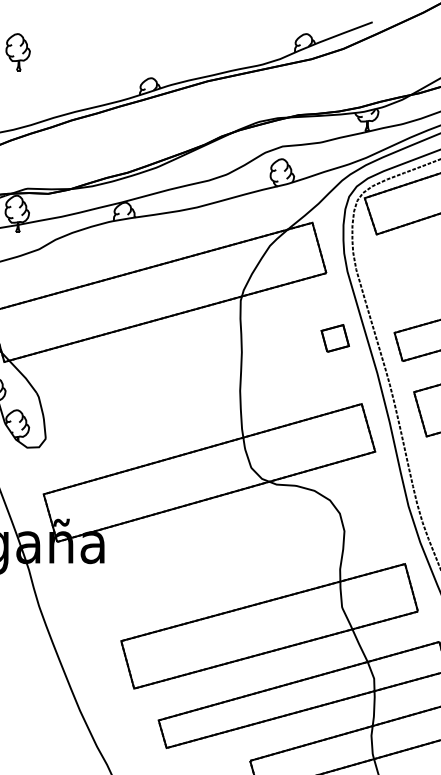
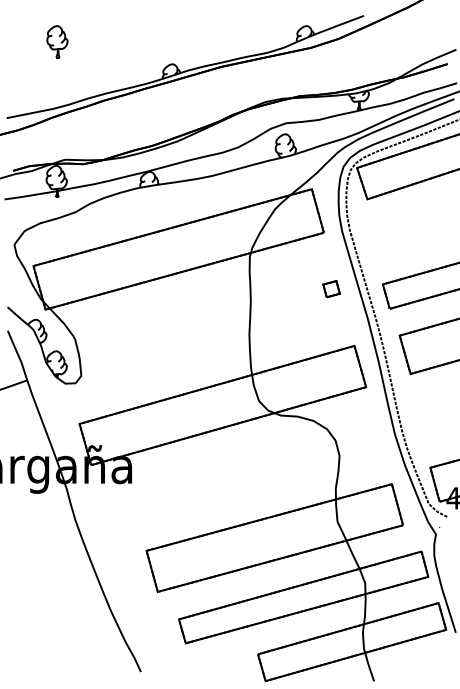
part: (335, 337) -> (331, 288), size x0.7

